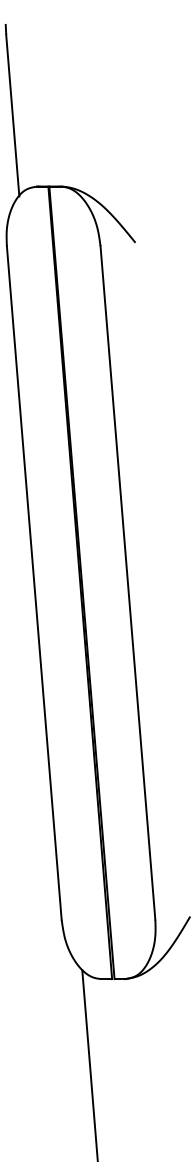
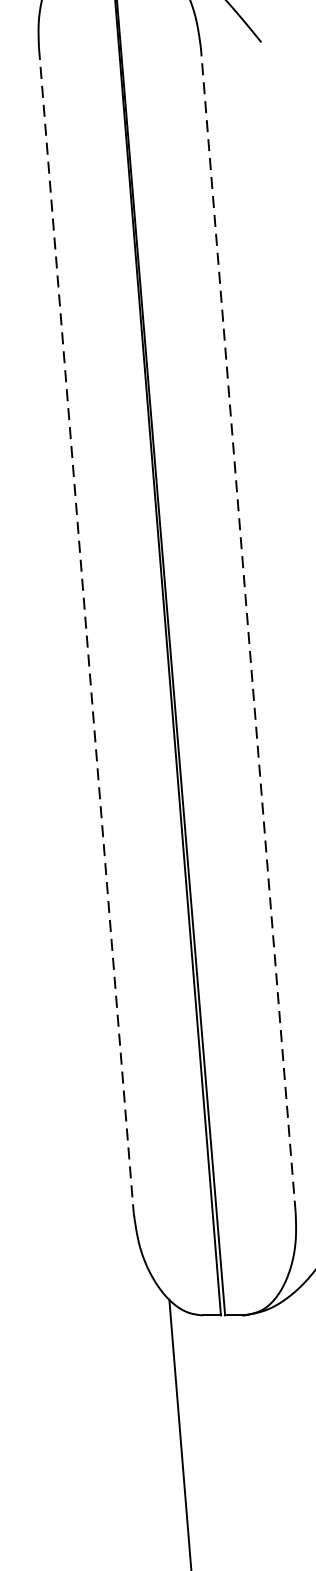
line: (34, 582) -> (86, 629), solid -> dashed
line: (127, 582) -> (247, 629), solid -> dashed

